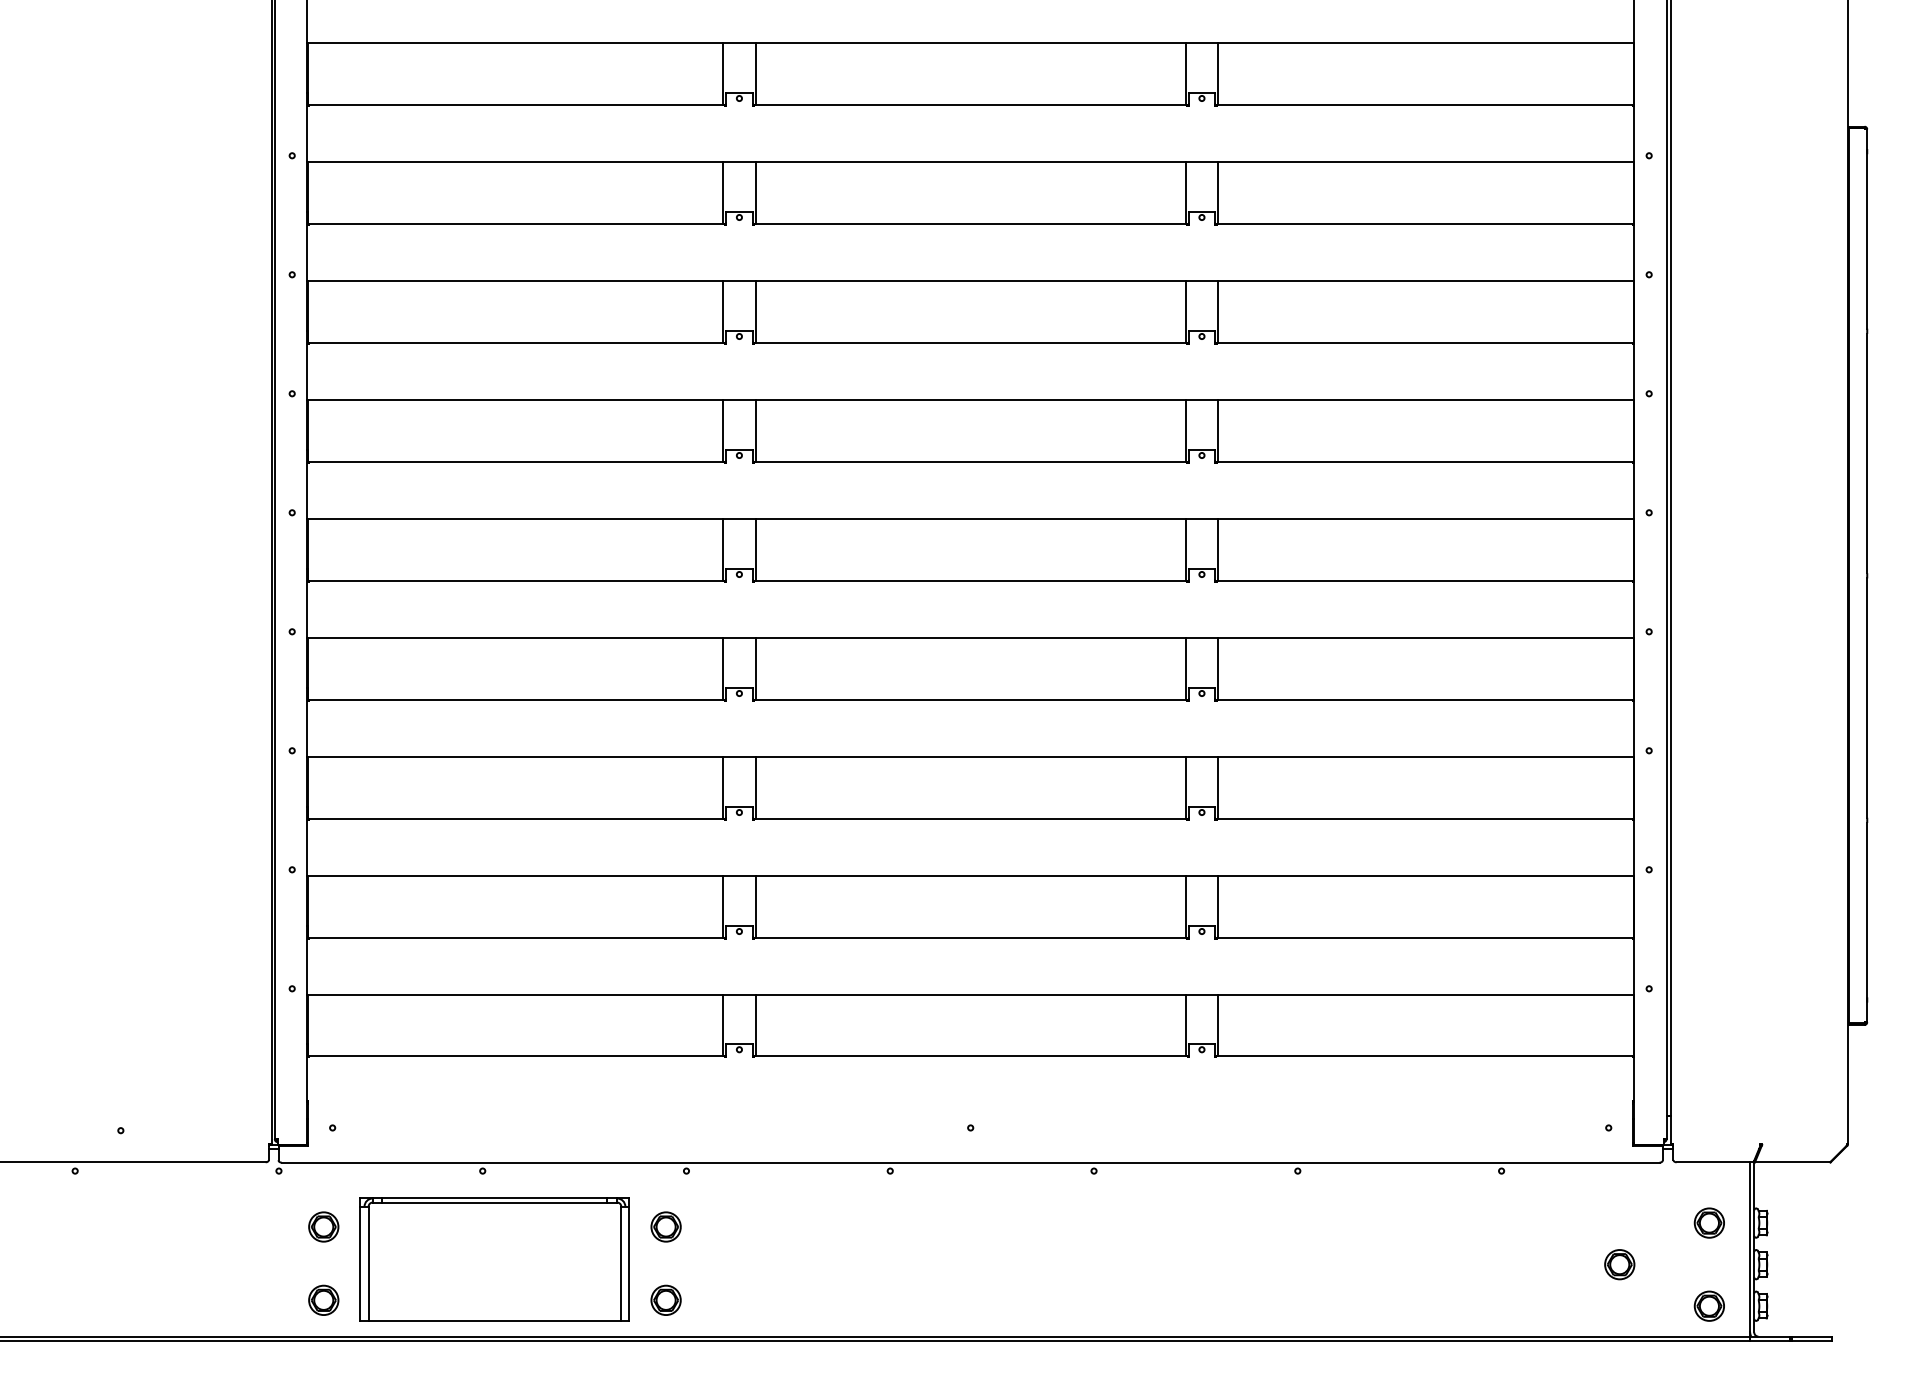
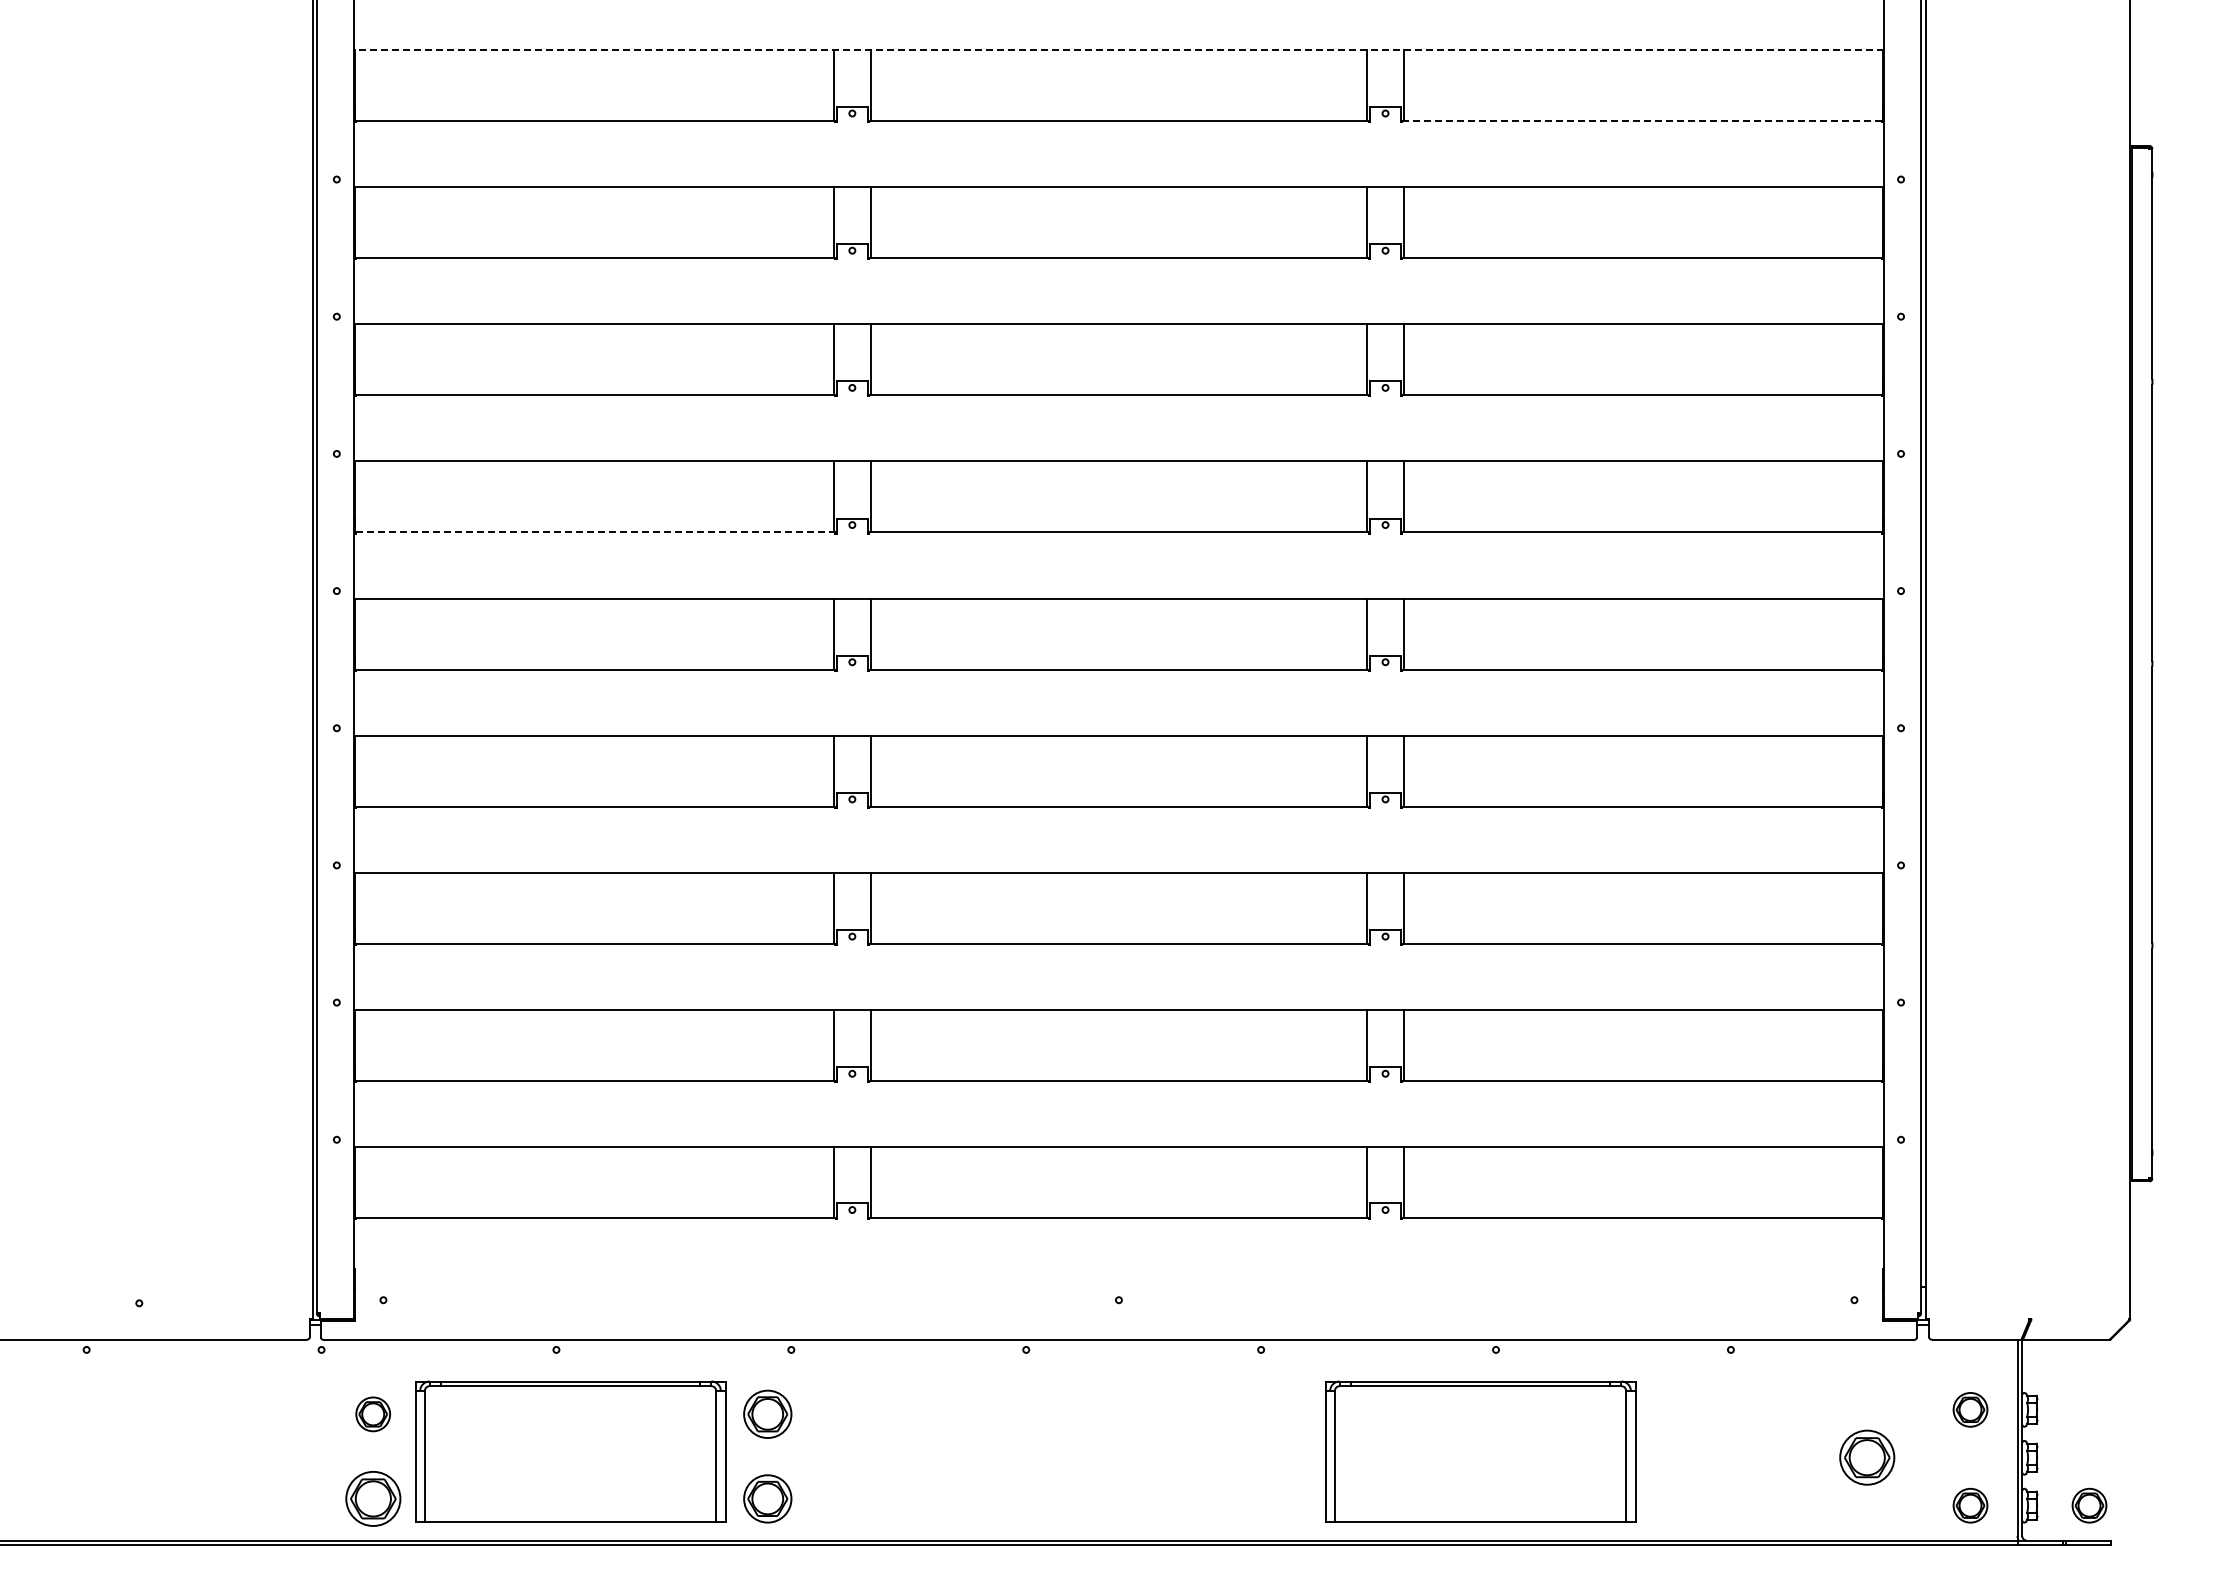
line: (970, 42) -> (1118, 49), solid -> dashed
line: (1424, 104) -> (1642, 120), solid -> dashed
line: (516, 461) -> (595, 532), solid -> dashed
part: (665, 1227) -> (767, 1414), size x1.4
part: (1284, 1259) -> (1480, 1451), added
part: (1619, 1264) -> (1866, 1457), size x1.6
part: (323, 1299) -> (372, 1498), size x1.6
part: (665, 1299) -> (767, 1498), size x1.4
part: (1812, 1306) -> (2089, 1505), added

